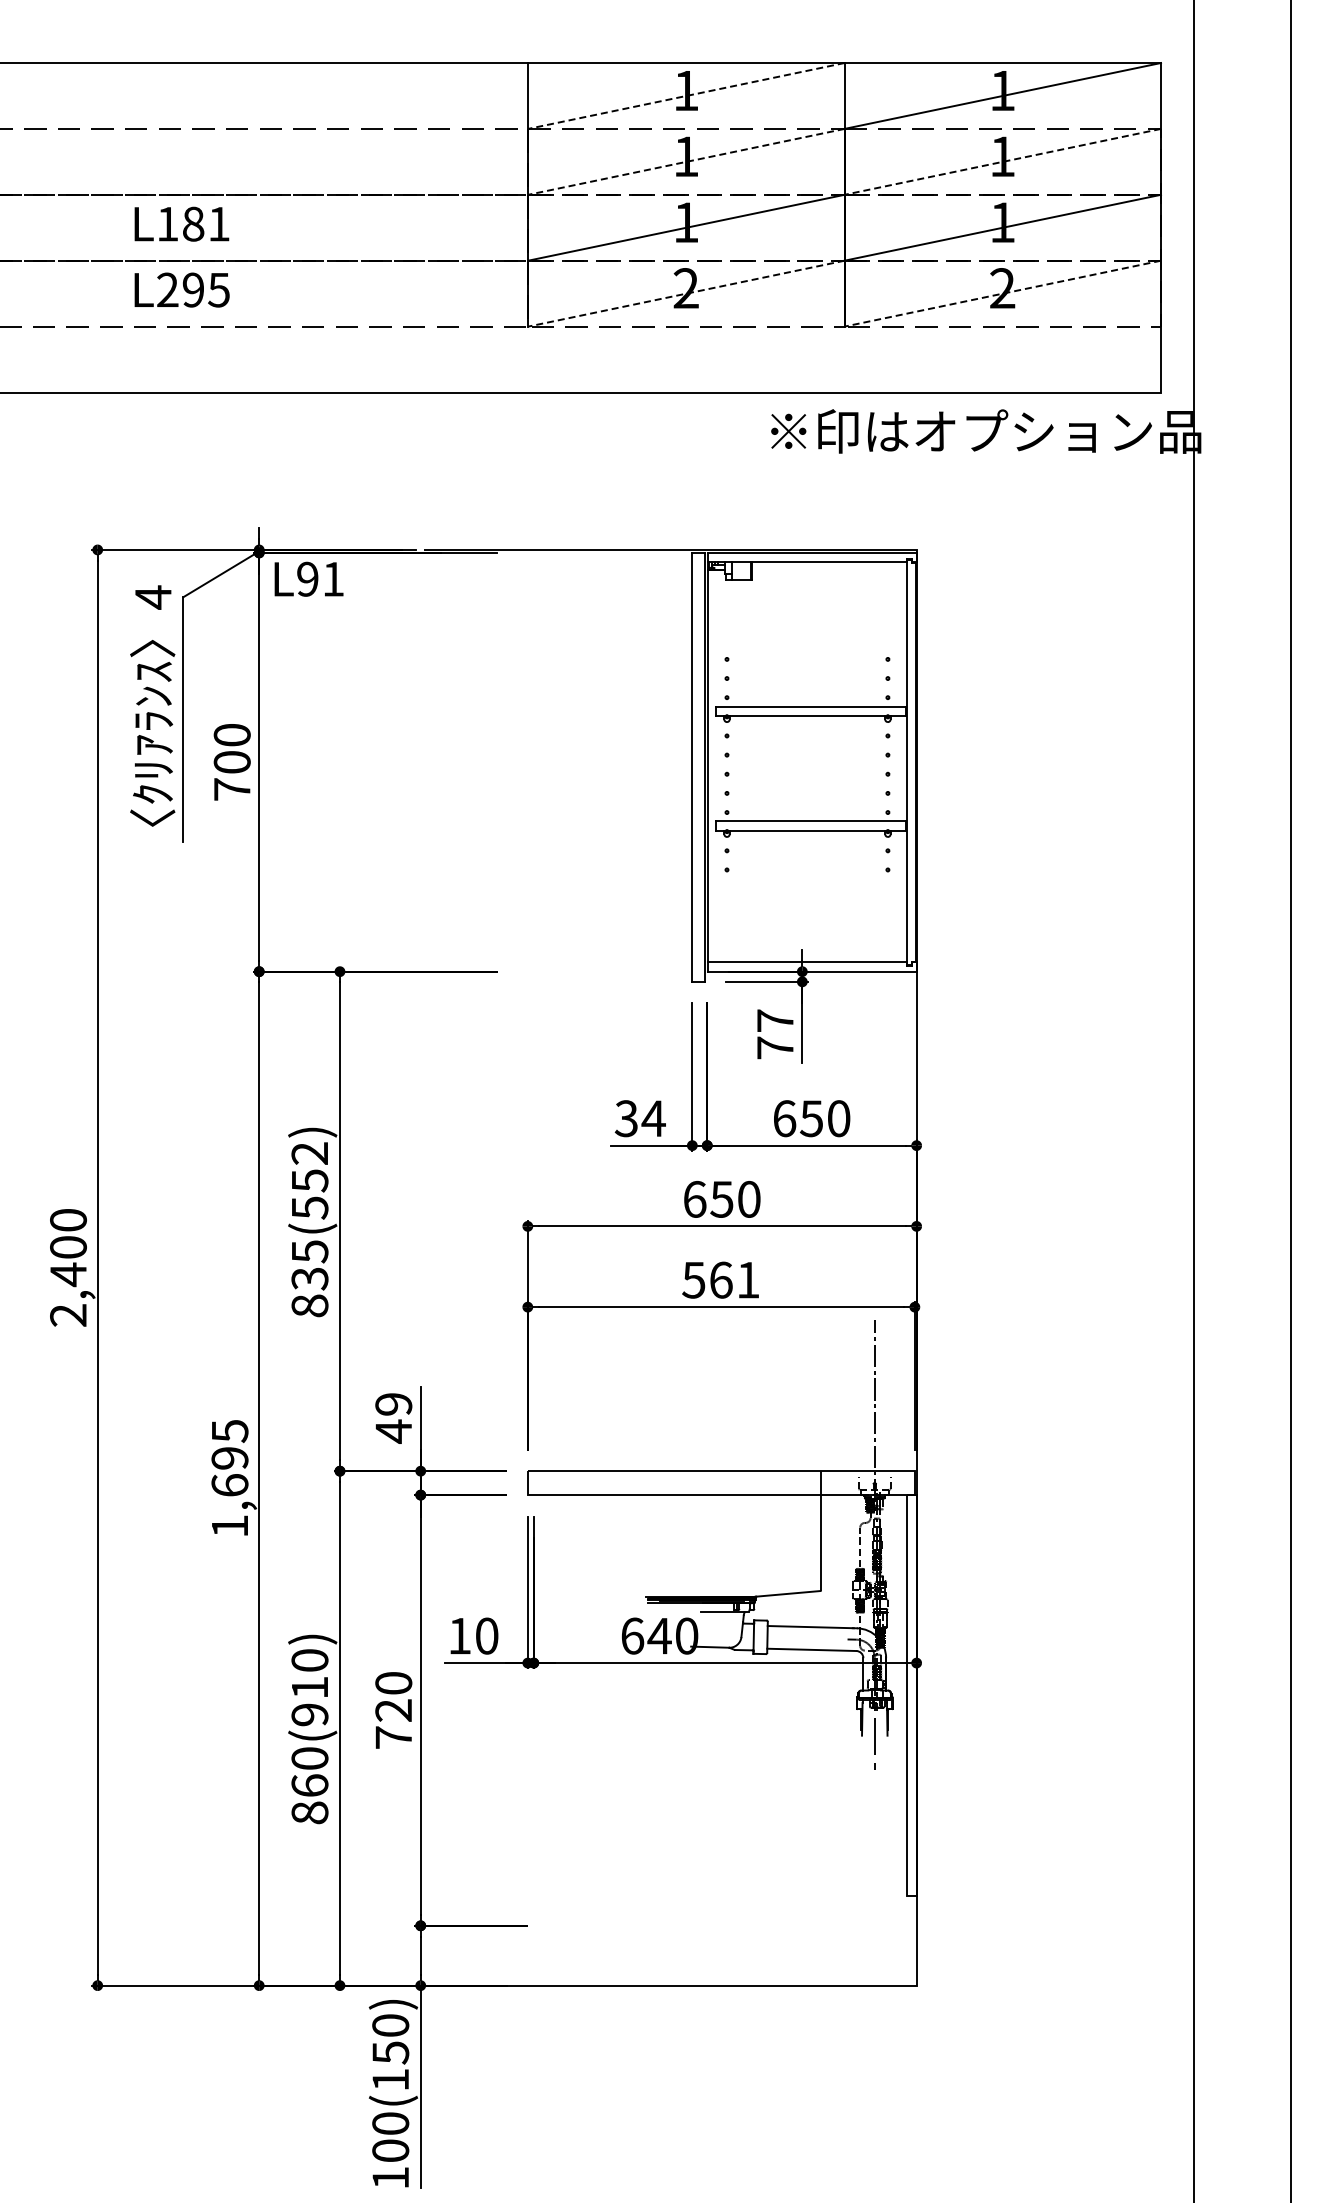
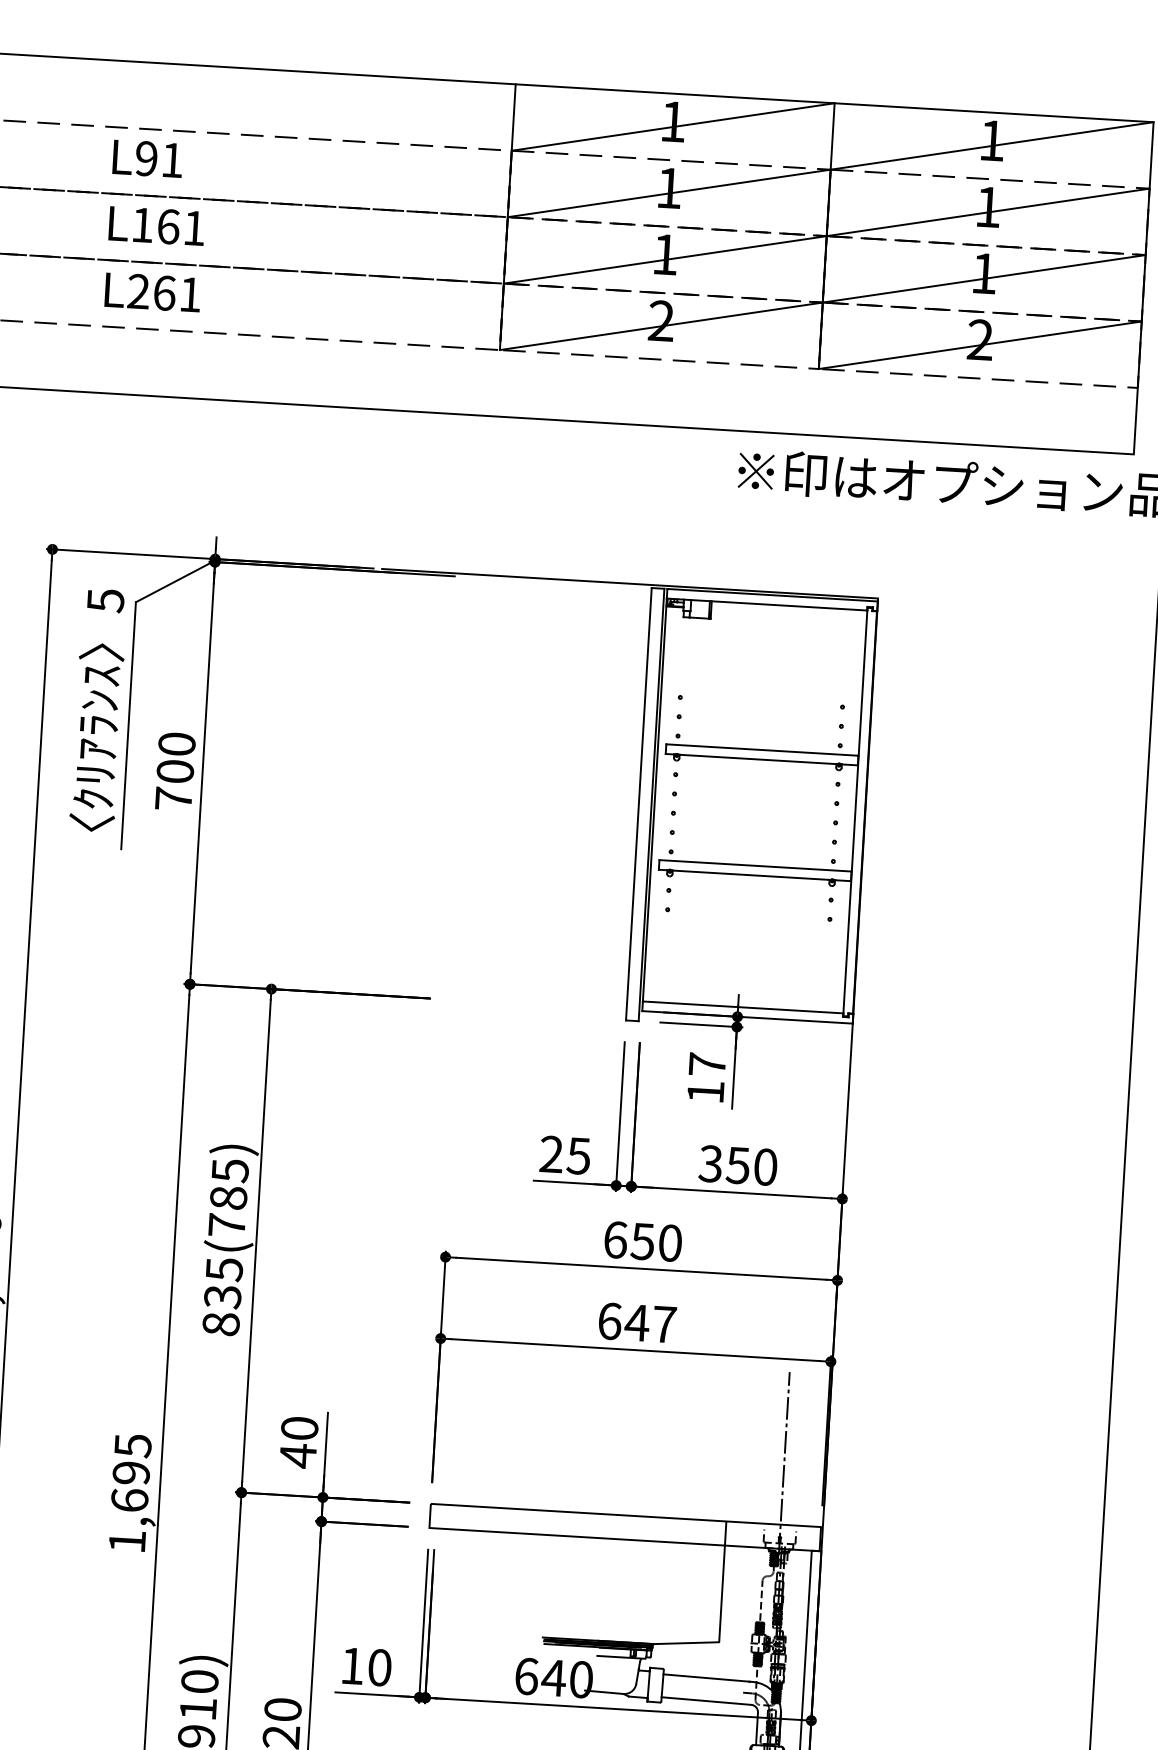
line: (686, 95) -> (673, 126), dashed -> solid
line: (686, 161) -> (669, 193), dashed -> solid
line: (1002, 161) -> (987, 212), dashed -> solid
text: (193, 223) -> (168, 226), L181 -> L161
text: (205, 289) -> (176, 293), L295 -> L261
line: (686, 293) -> (661, 326), dashed -> solid
line: (1002, 293) -> (979, 345), dashed -> solid
text: (308, 578) -> (147, 158), moved
text: (153, 597) -> (105, 600), 4 -> 5
text: (775, 1047) -> (705, 1091), 77 -> 17
text: (639, 1118) -> (564, 1155), 34 -> 25
text: (784, 1118) -> (710, 1163), 650 -> 350
text: (309, 1180) -> (228, 1197), 835(552) -> 835(785)
text: (720, 1279) -> (636, 1322), 561 -> 647
text: (393, 1404) -> (299, 1428), 49 -> 40

